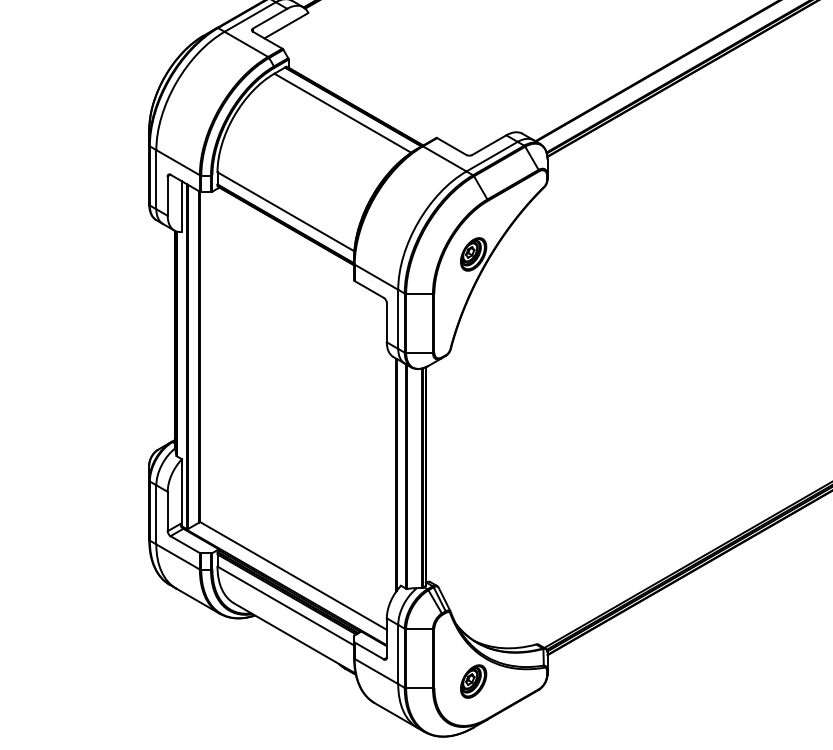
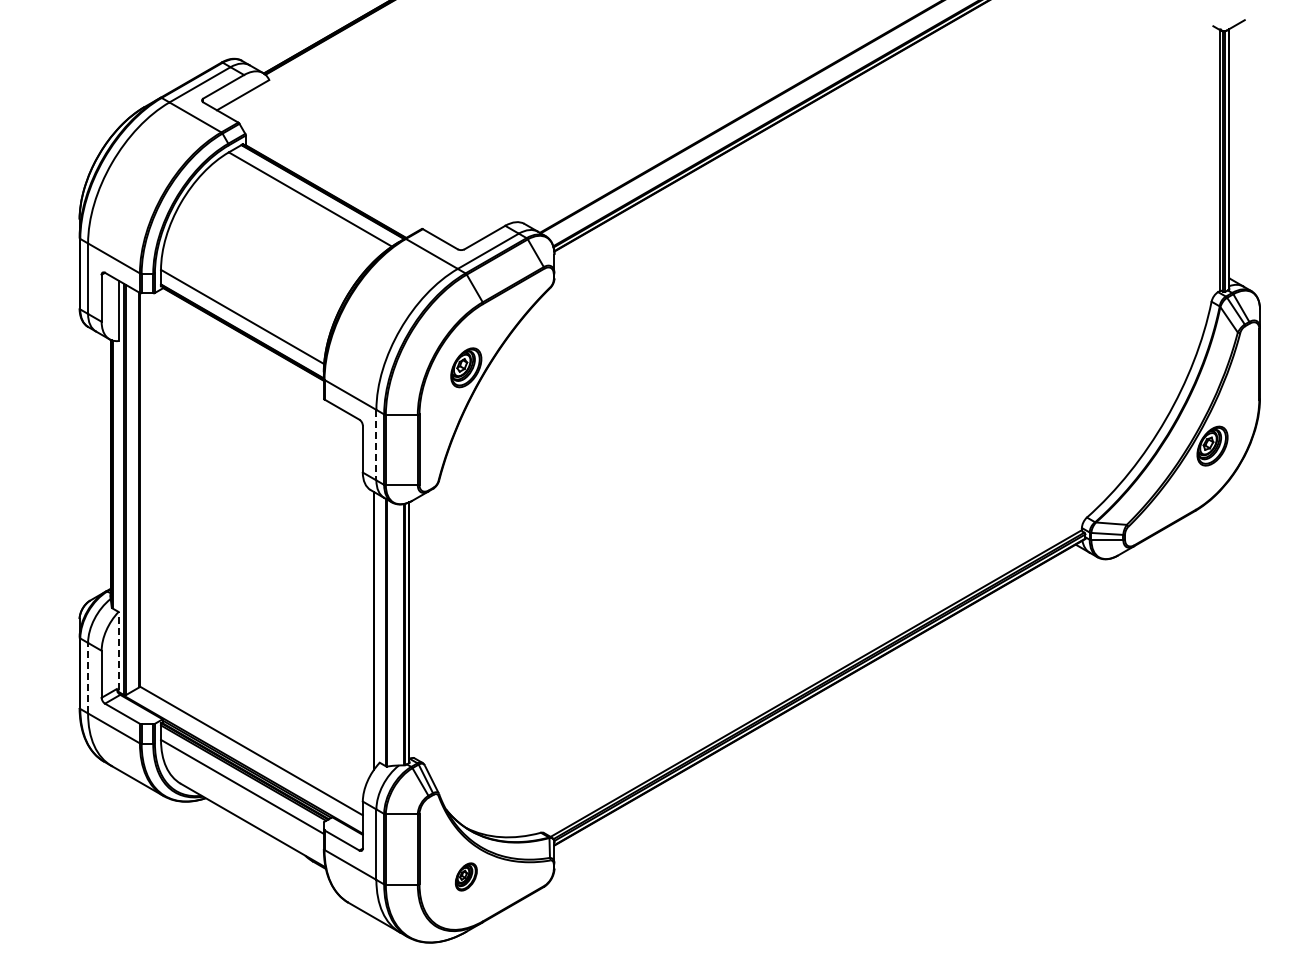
line: (398, 319) -> (376, 445), solid -> dashed
line: (181, 491) -> (118, 650), solid -> dashed
line: (156, 514) -> (88, 677), solid -> dashed
part: (473, 681) -> (466, 876), size x0.7

